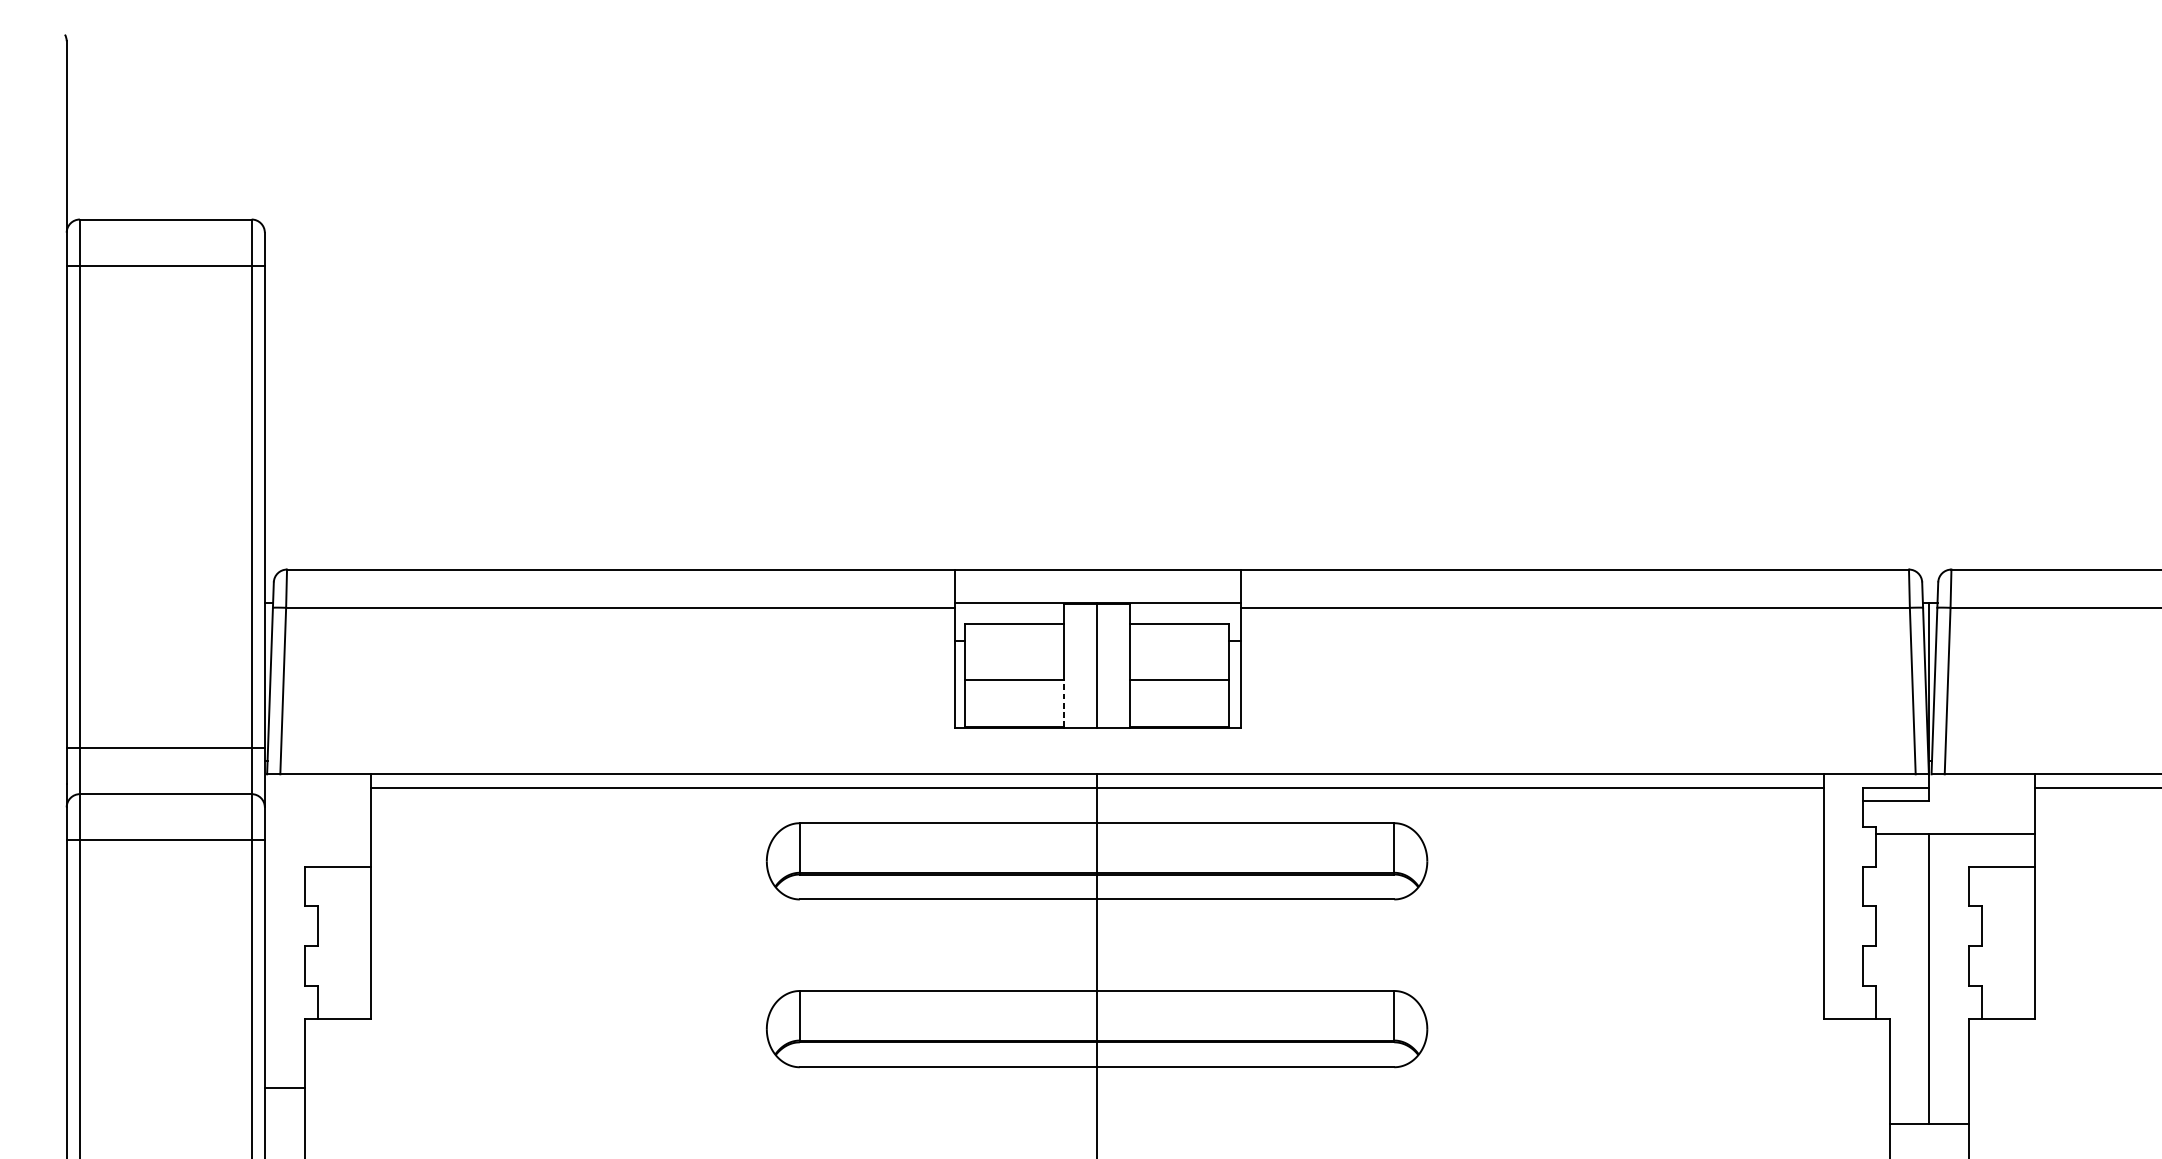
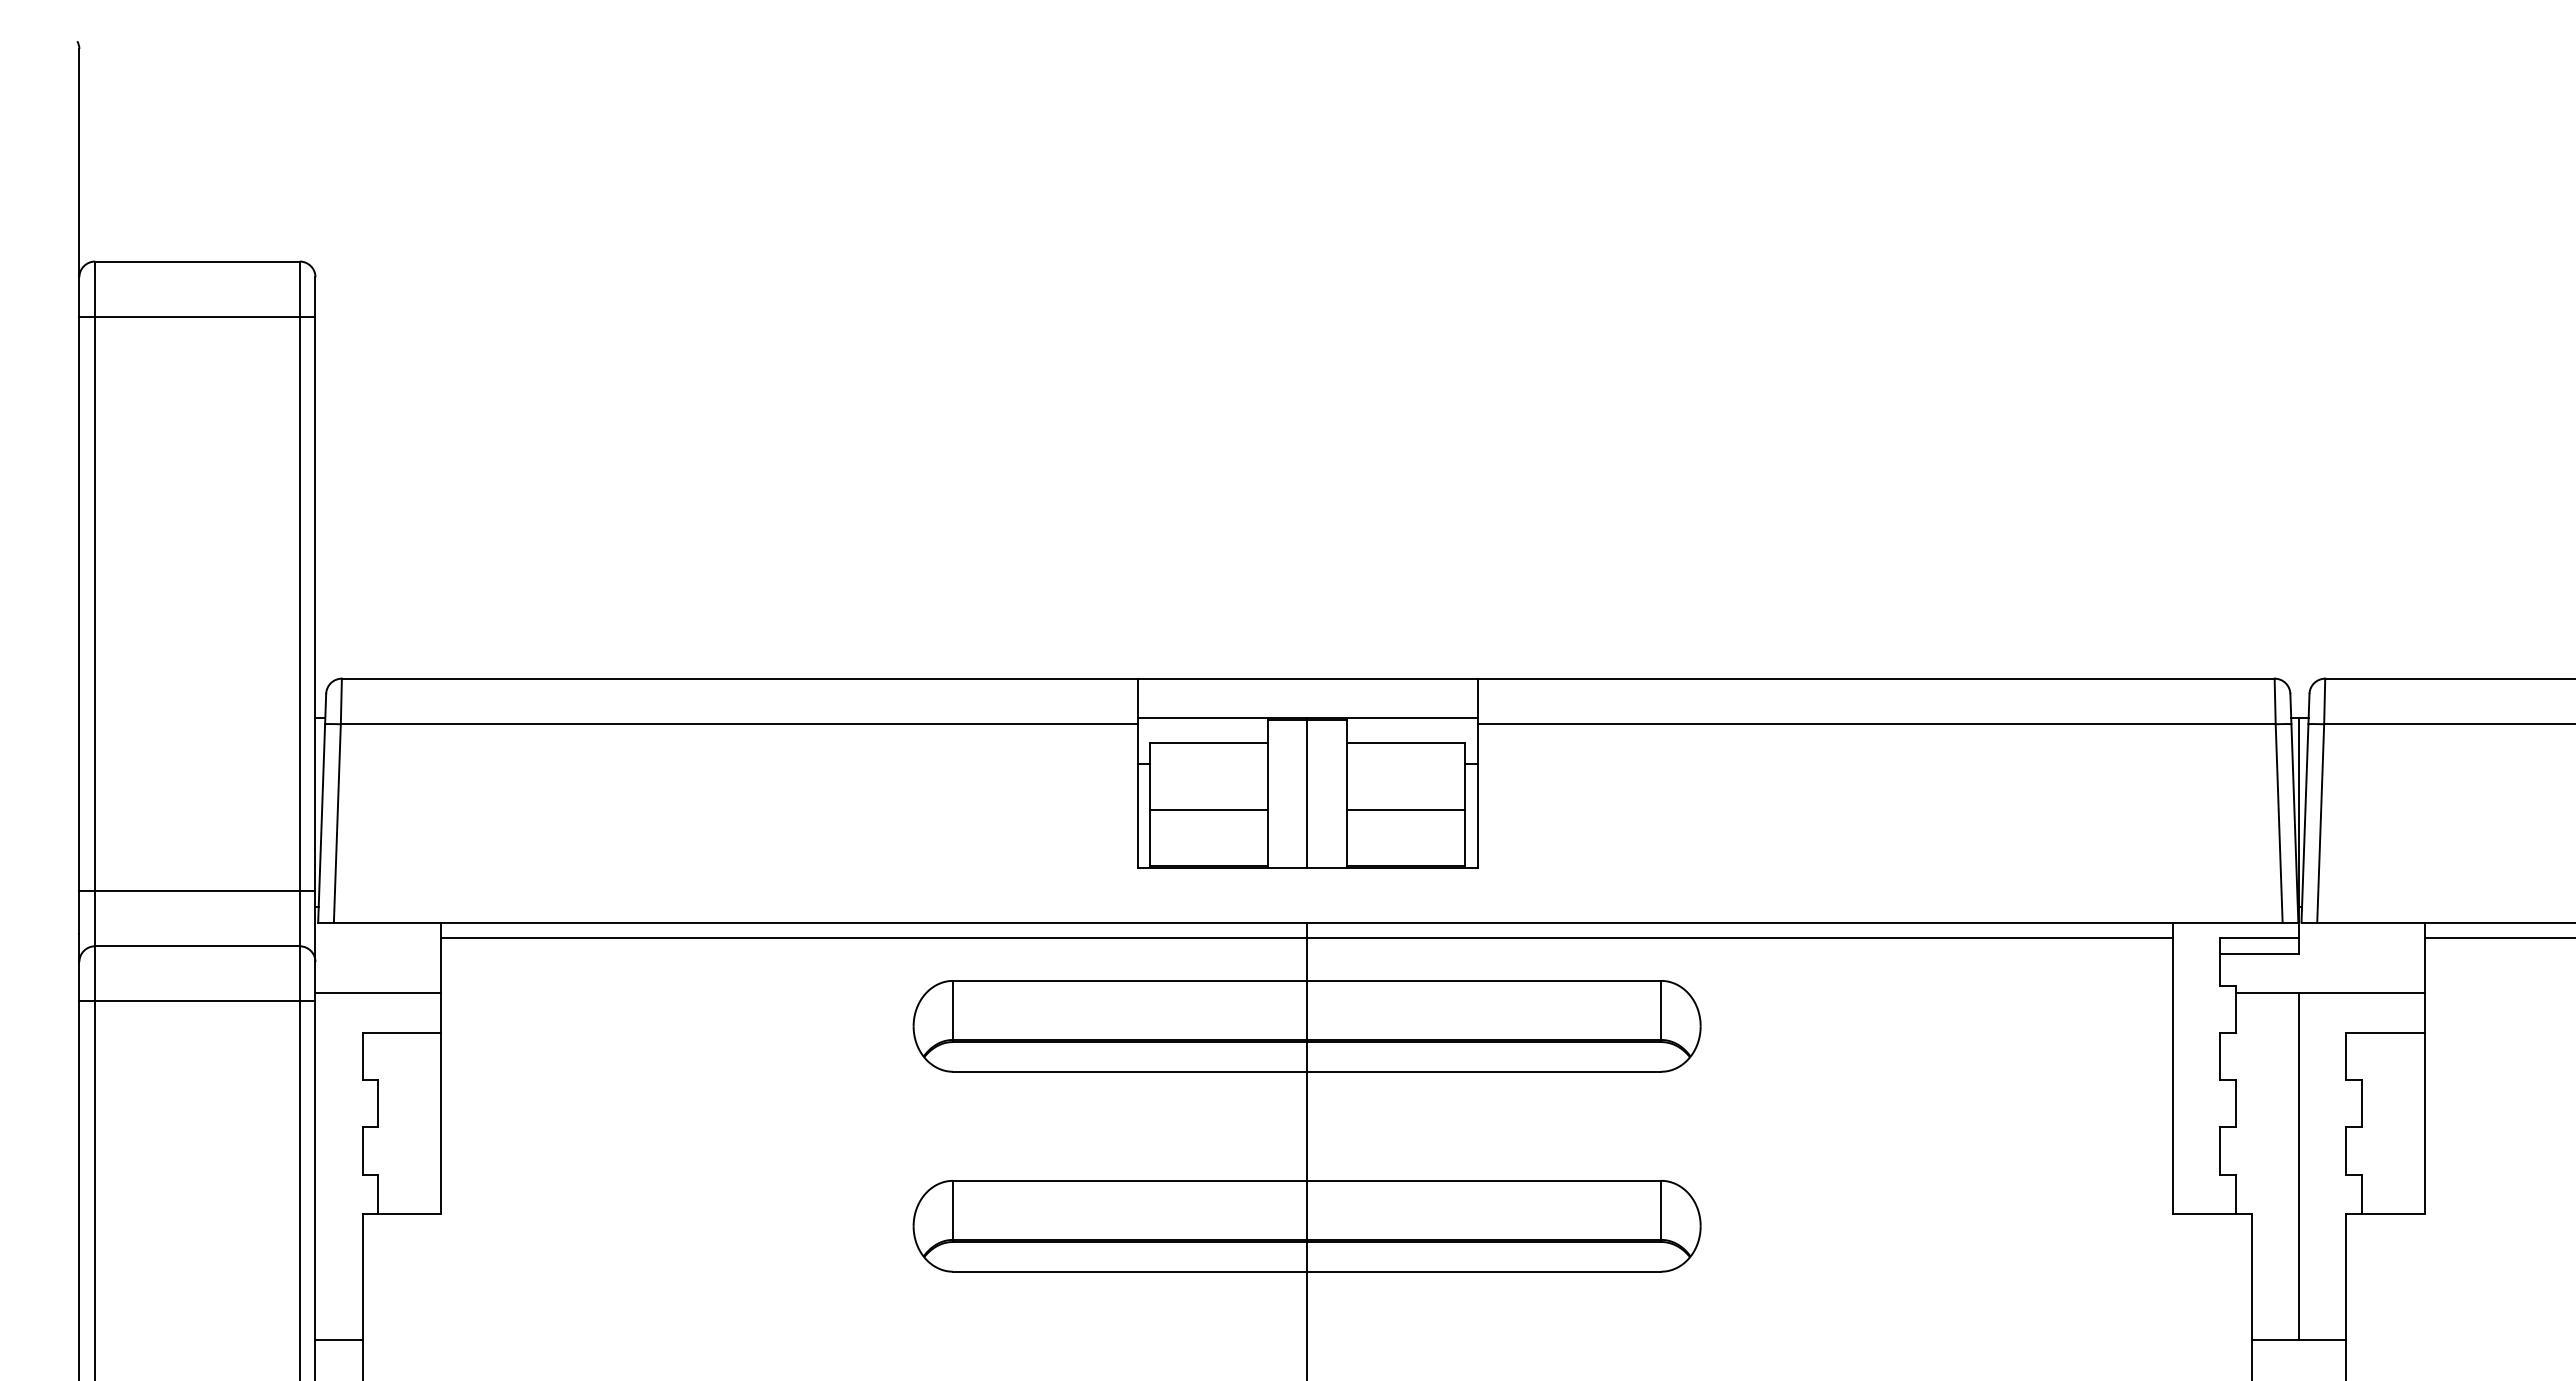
line: (1063, 702) -> (1267, 837), dashed -> solid
line: (317, 833) -> (378, 993), added
line: (284, 1088) -> (338, 1339), moved

